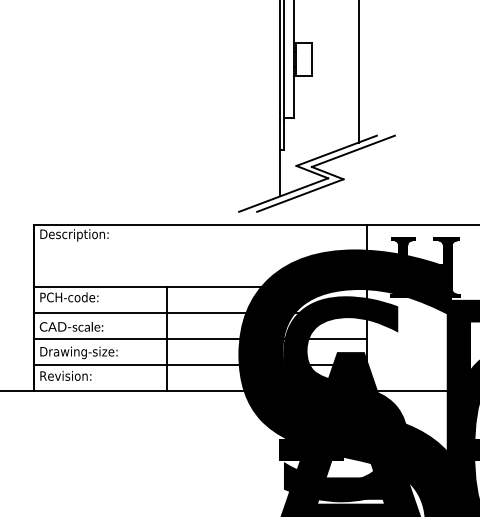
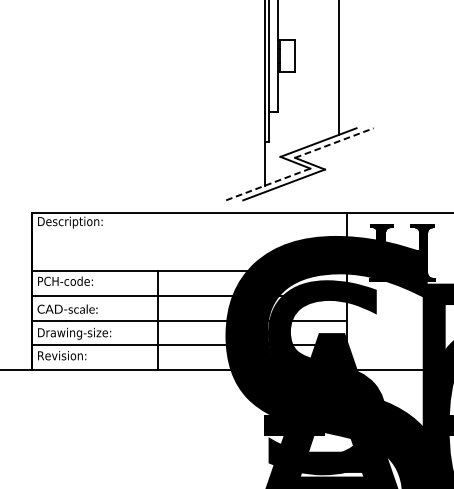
line: (353, 151) -> (334, 143), solid -> dashed
line: (283, 195) -> (268, 184), solid -> dashed

